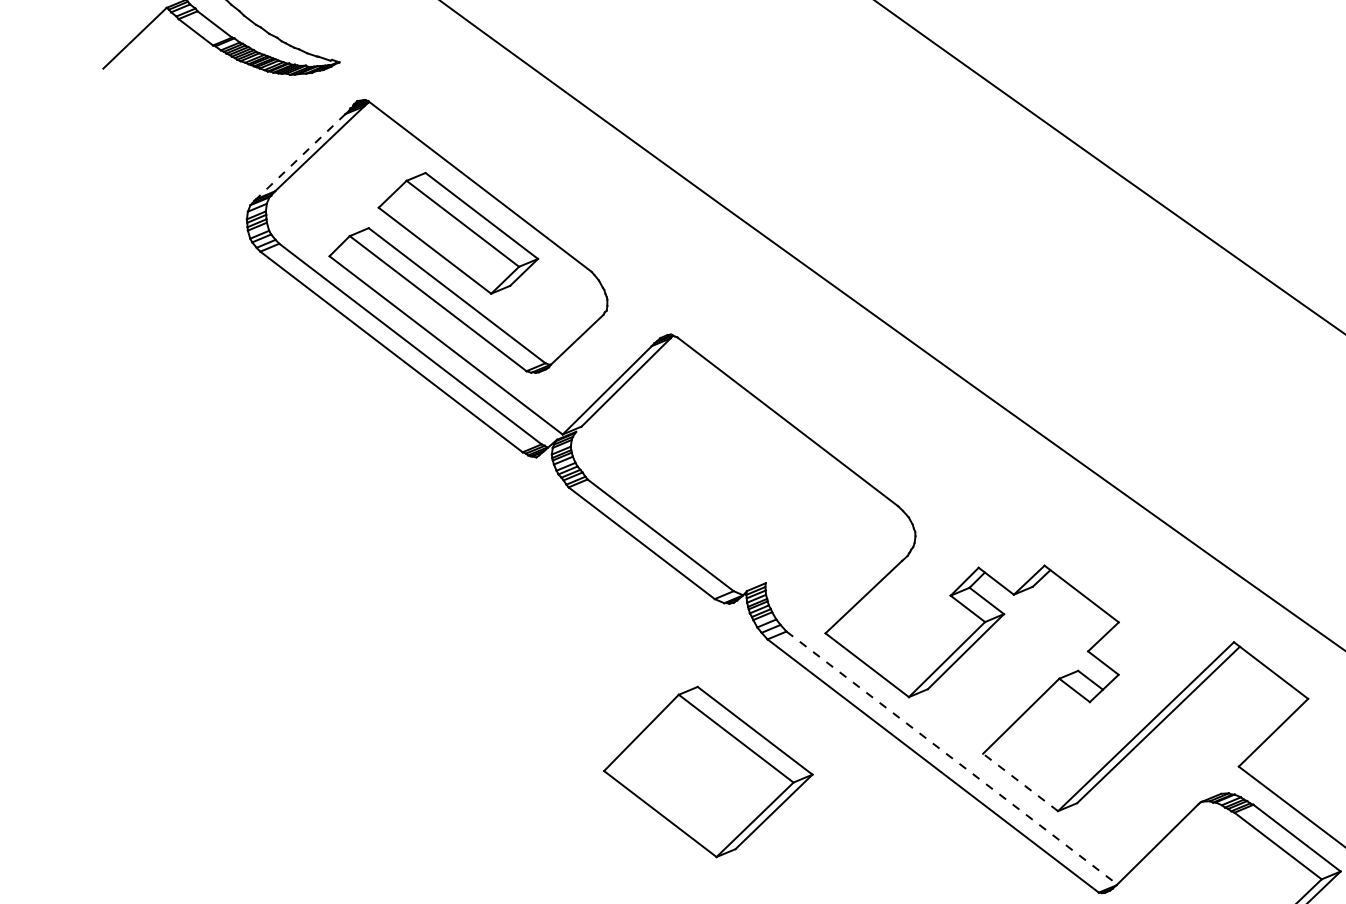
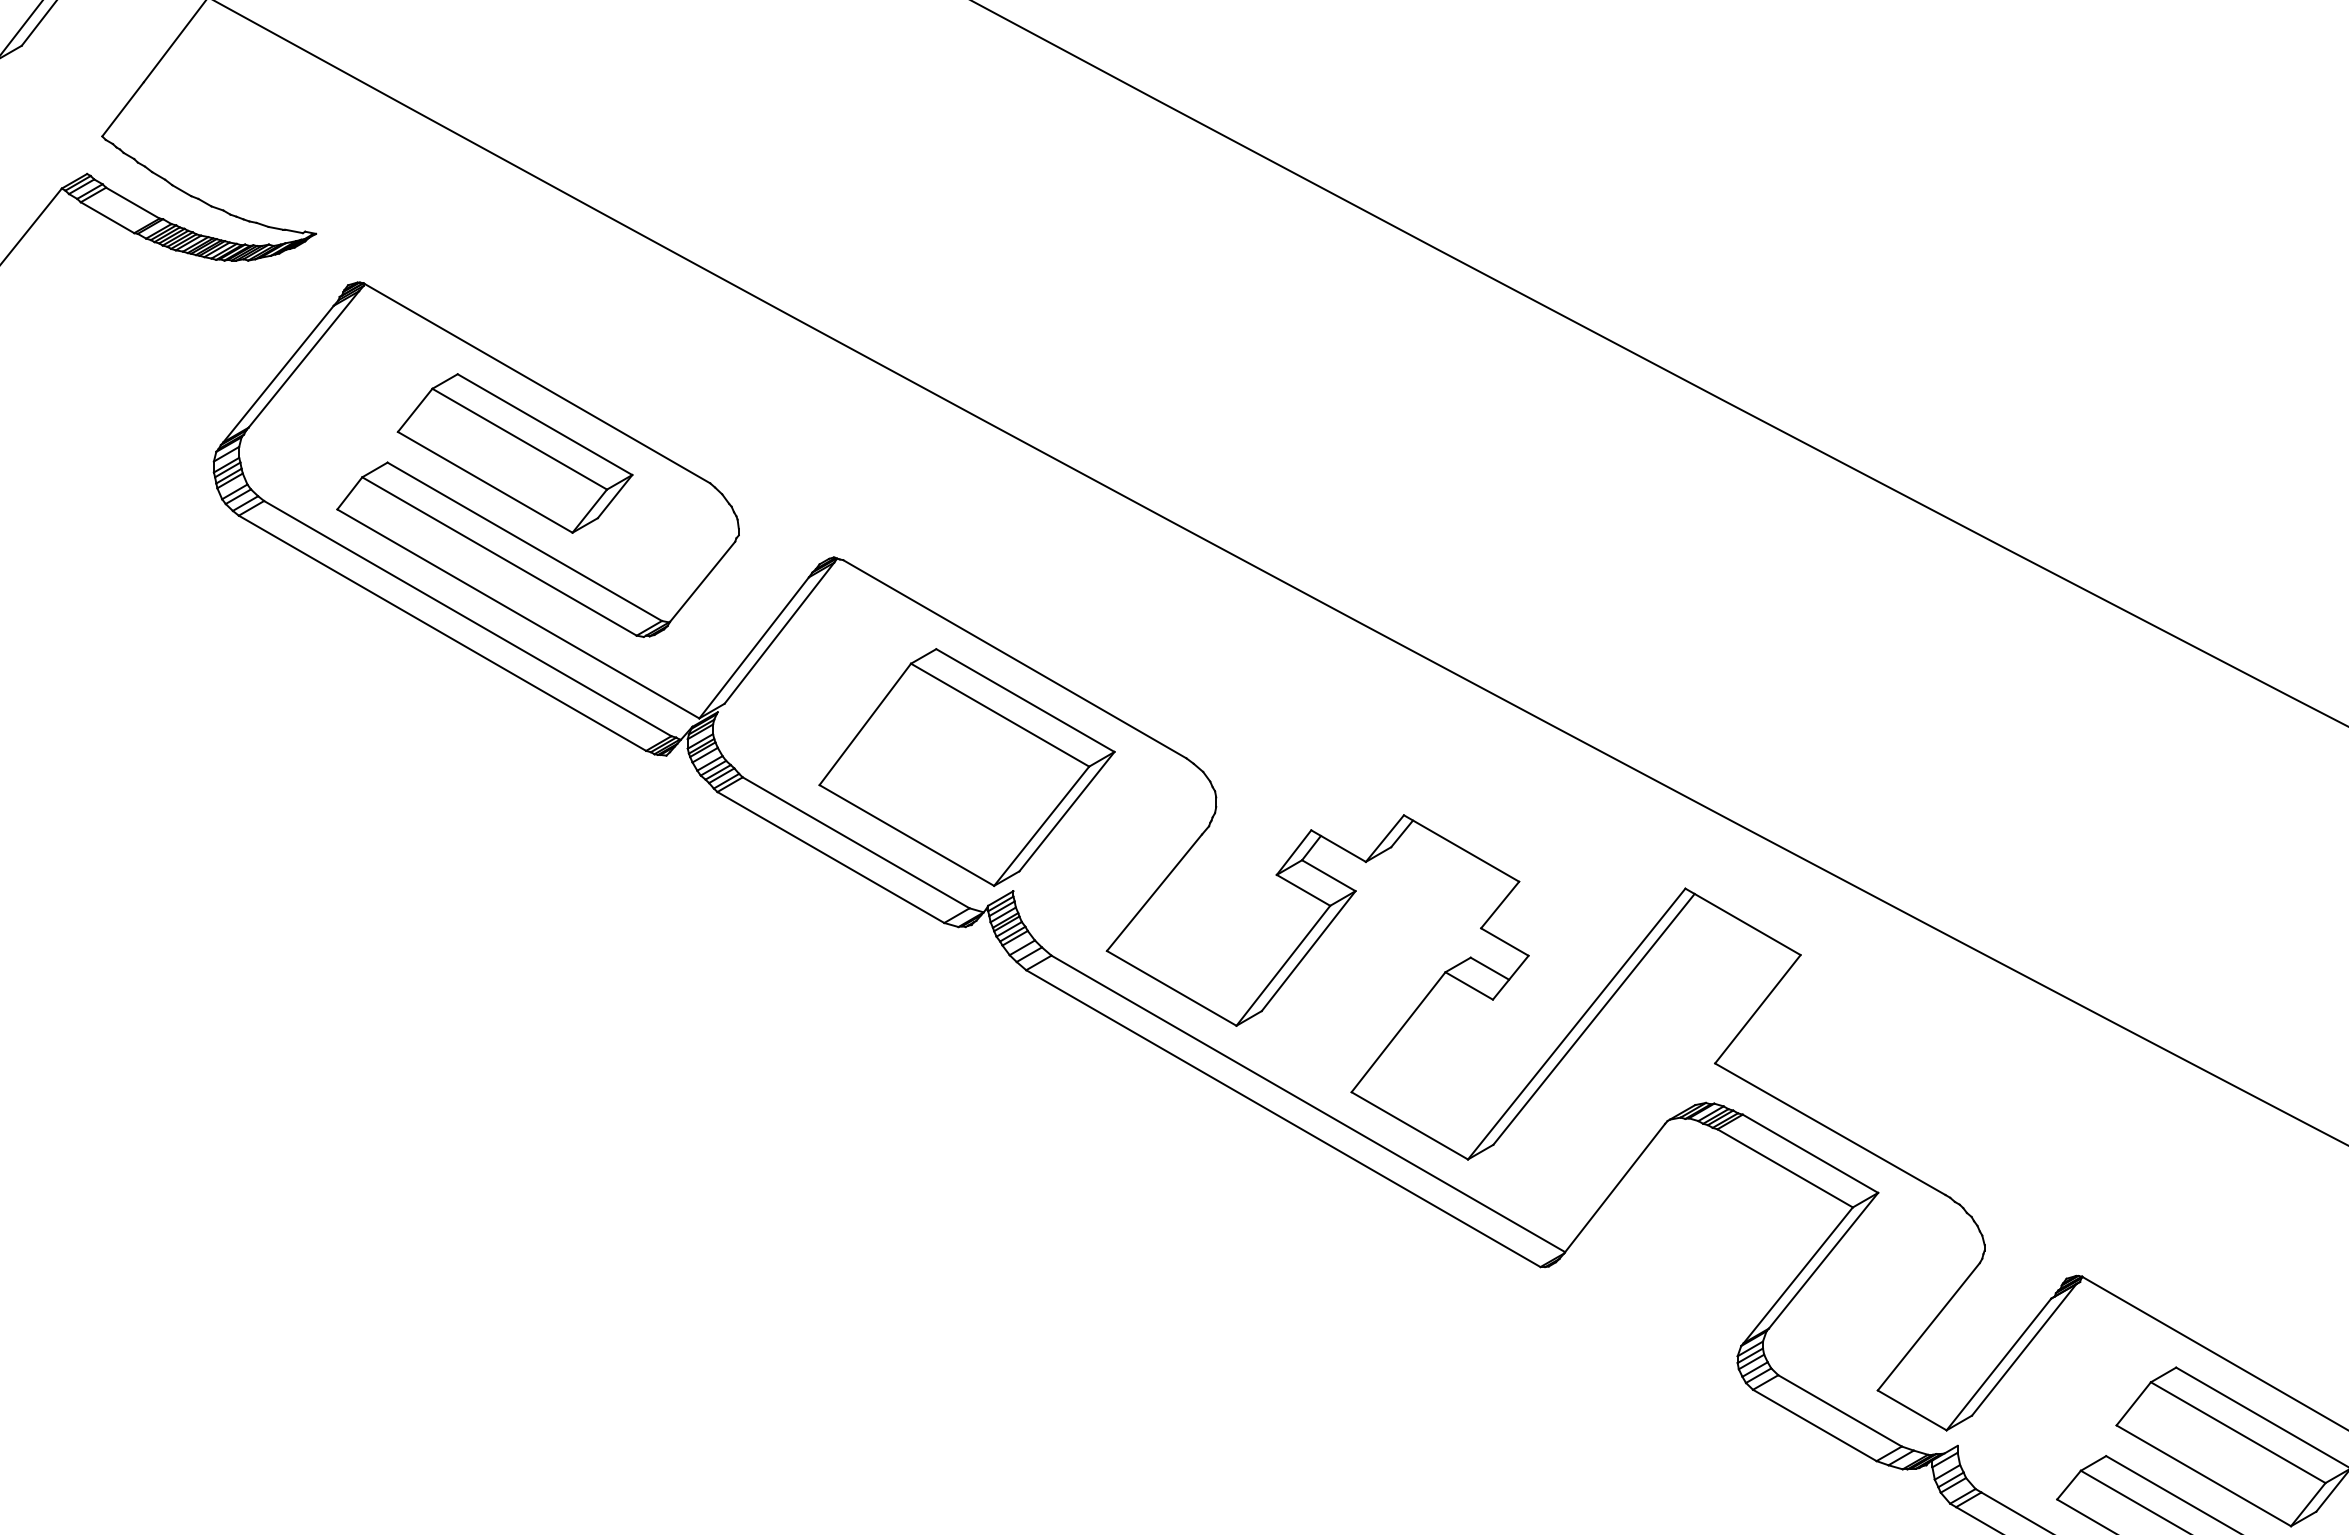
line: (300, 156) -> (278, 374), dashed -> solid
line: (952, 757) -> (1308, 1103), dashed -> solid
part: (708, 772) -> (966, 767), moved
line: (1020, 782) -> (1409, 1125), dashed -> solid

